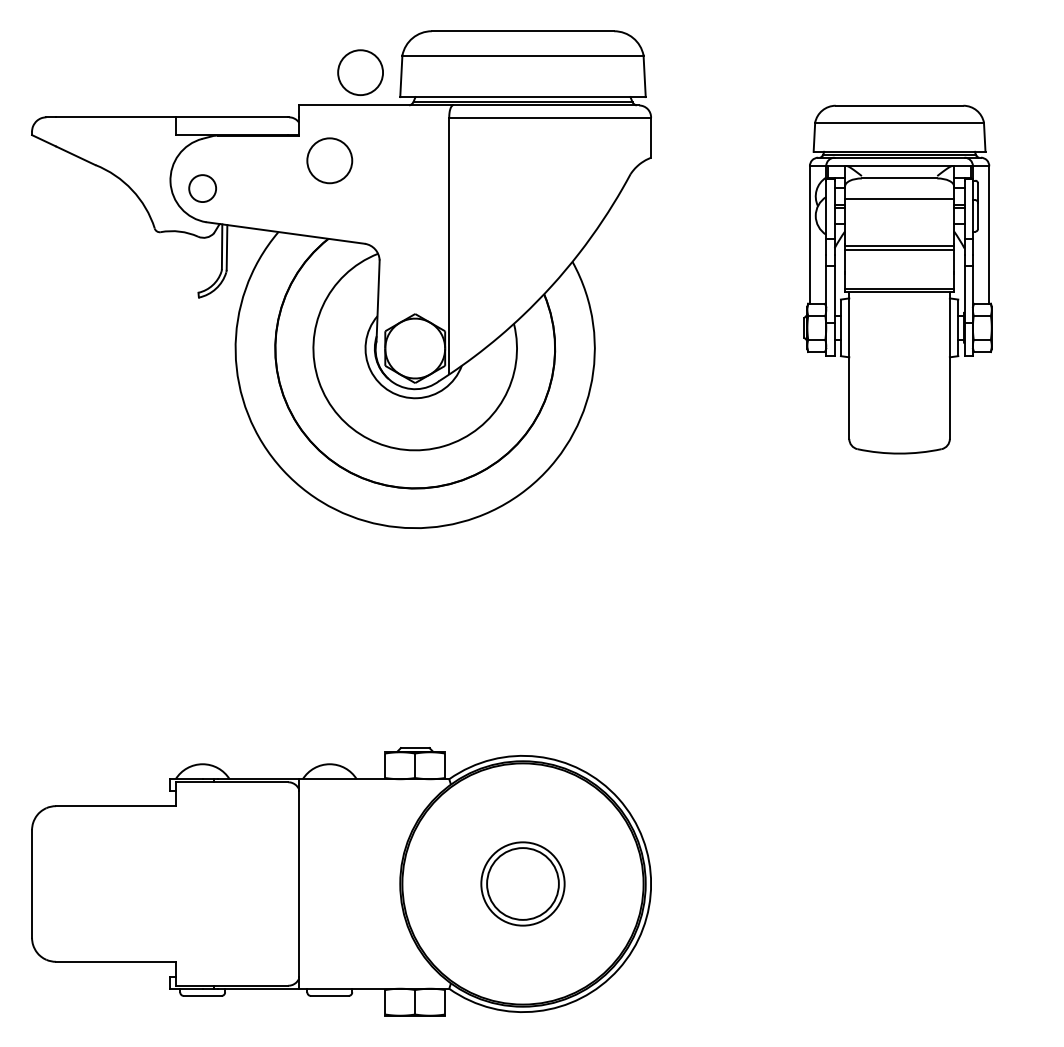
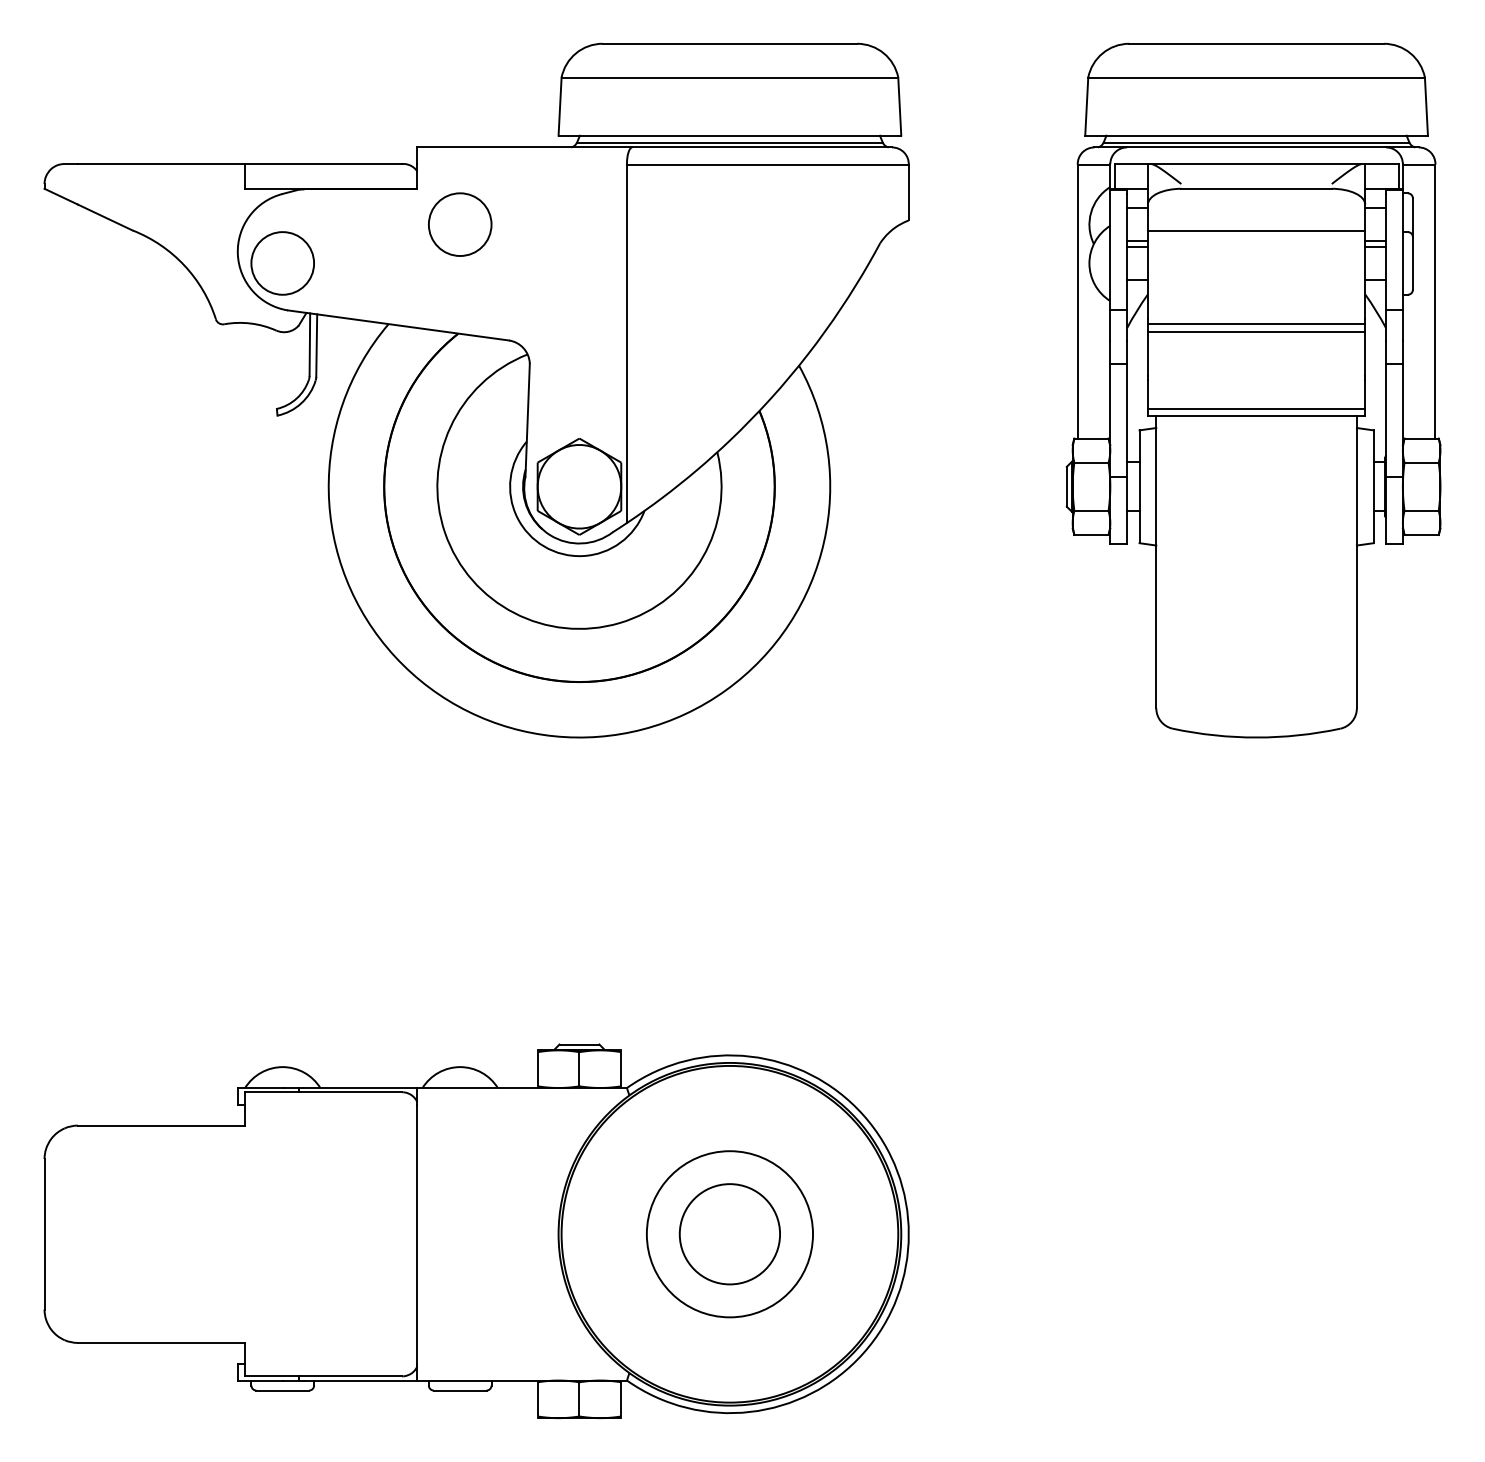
circle: (360, 72) -> (503, 101), removed
circle: (202, 188) -> (282, 263), size x1.67
part: (898, 279) -> (1253, 390), size x1.43
circle: (522, 884) -> (729, 1234), size x1.43

